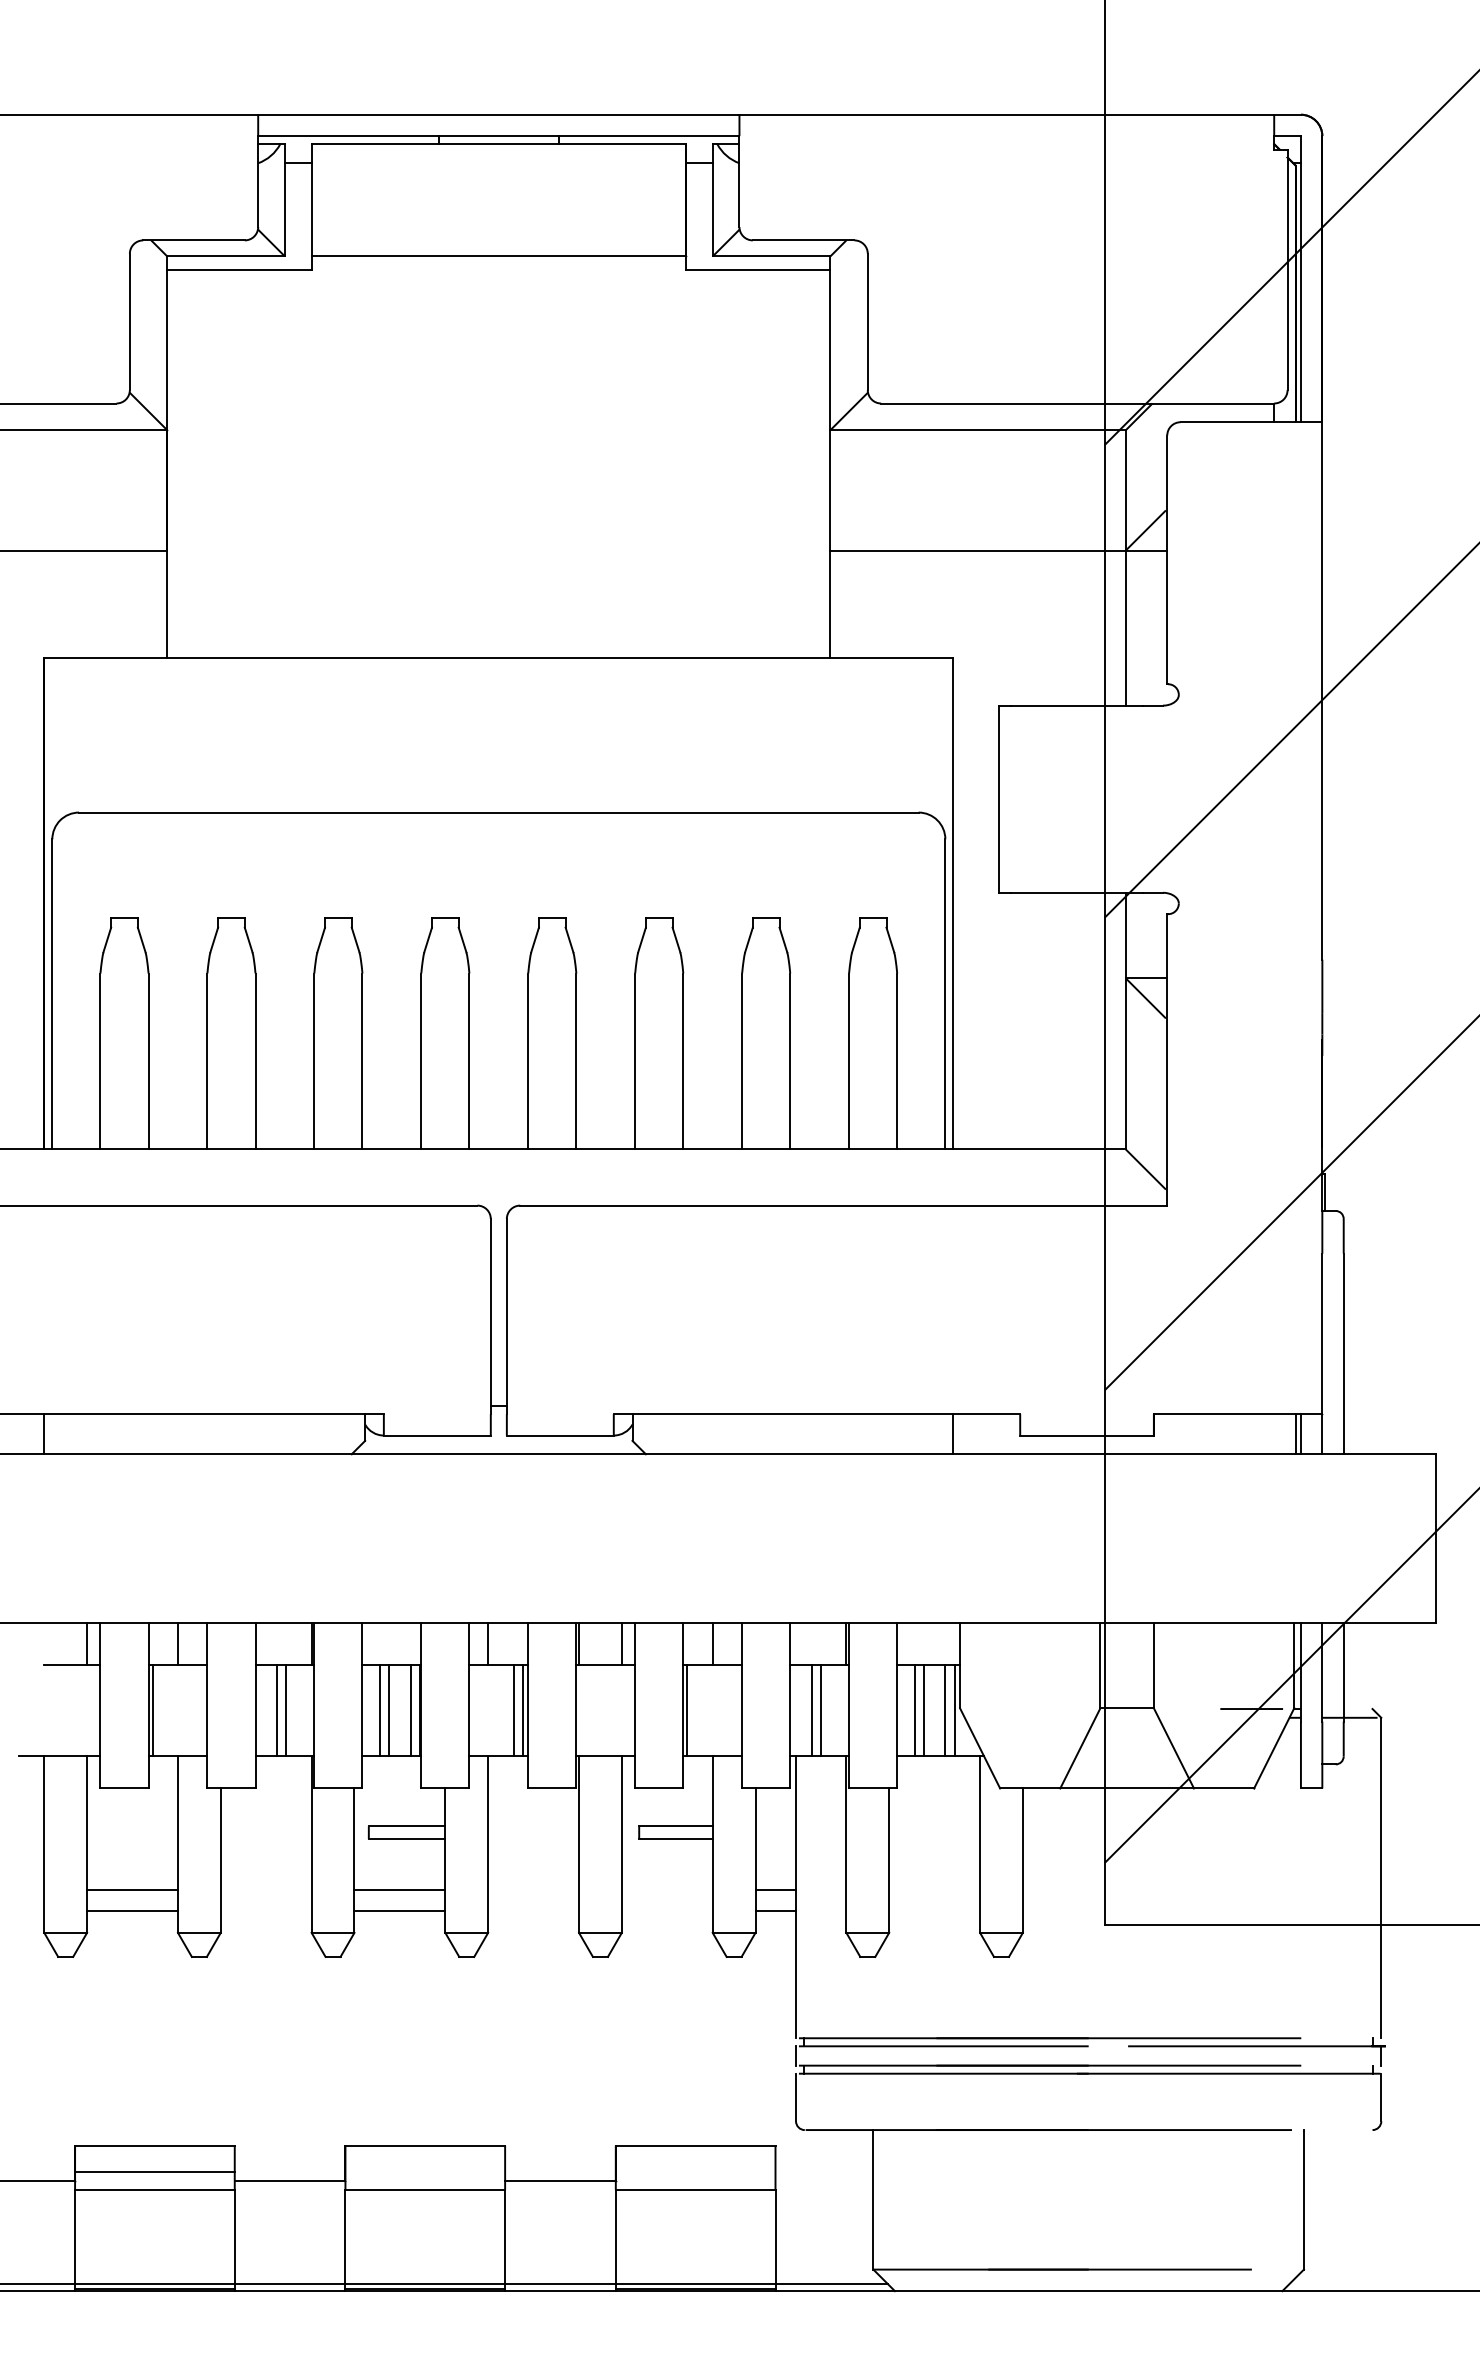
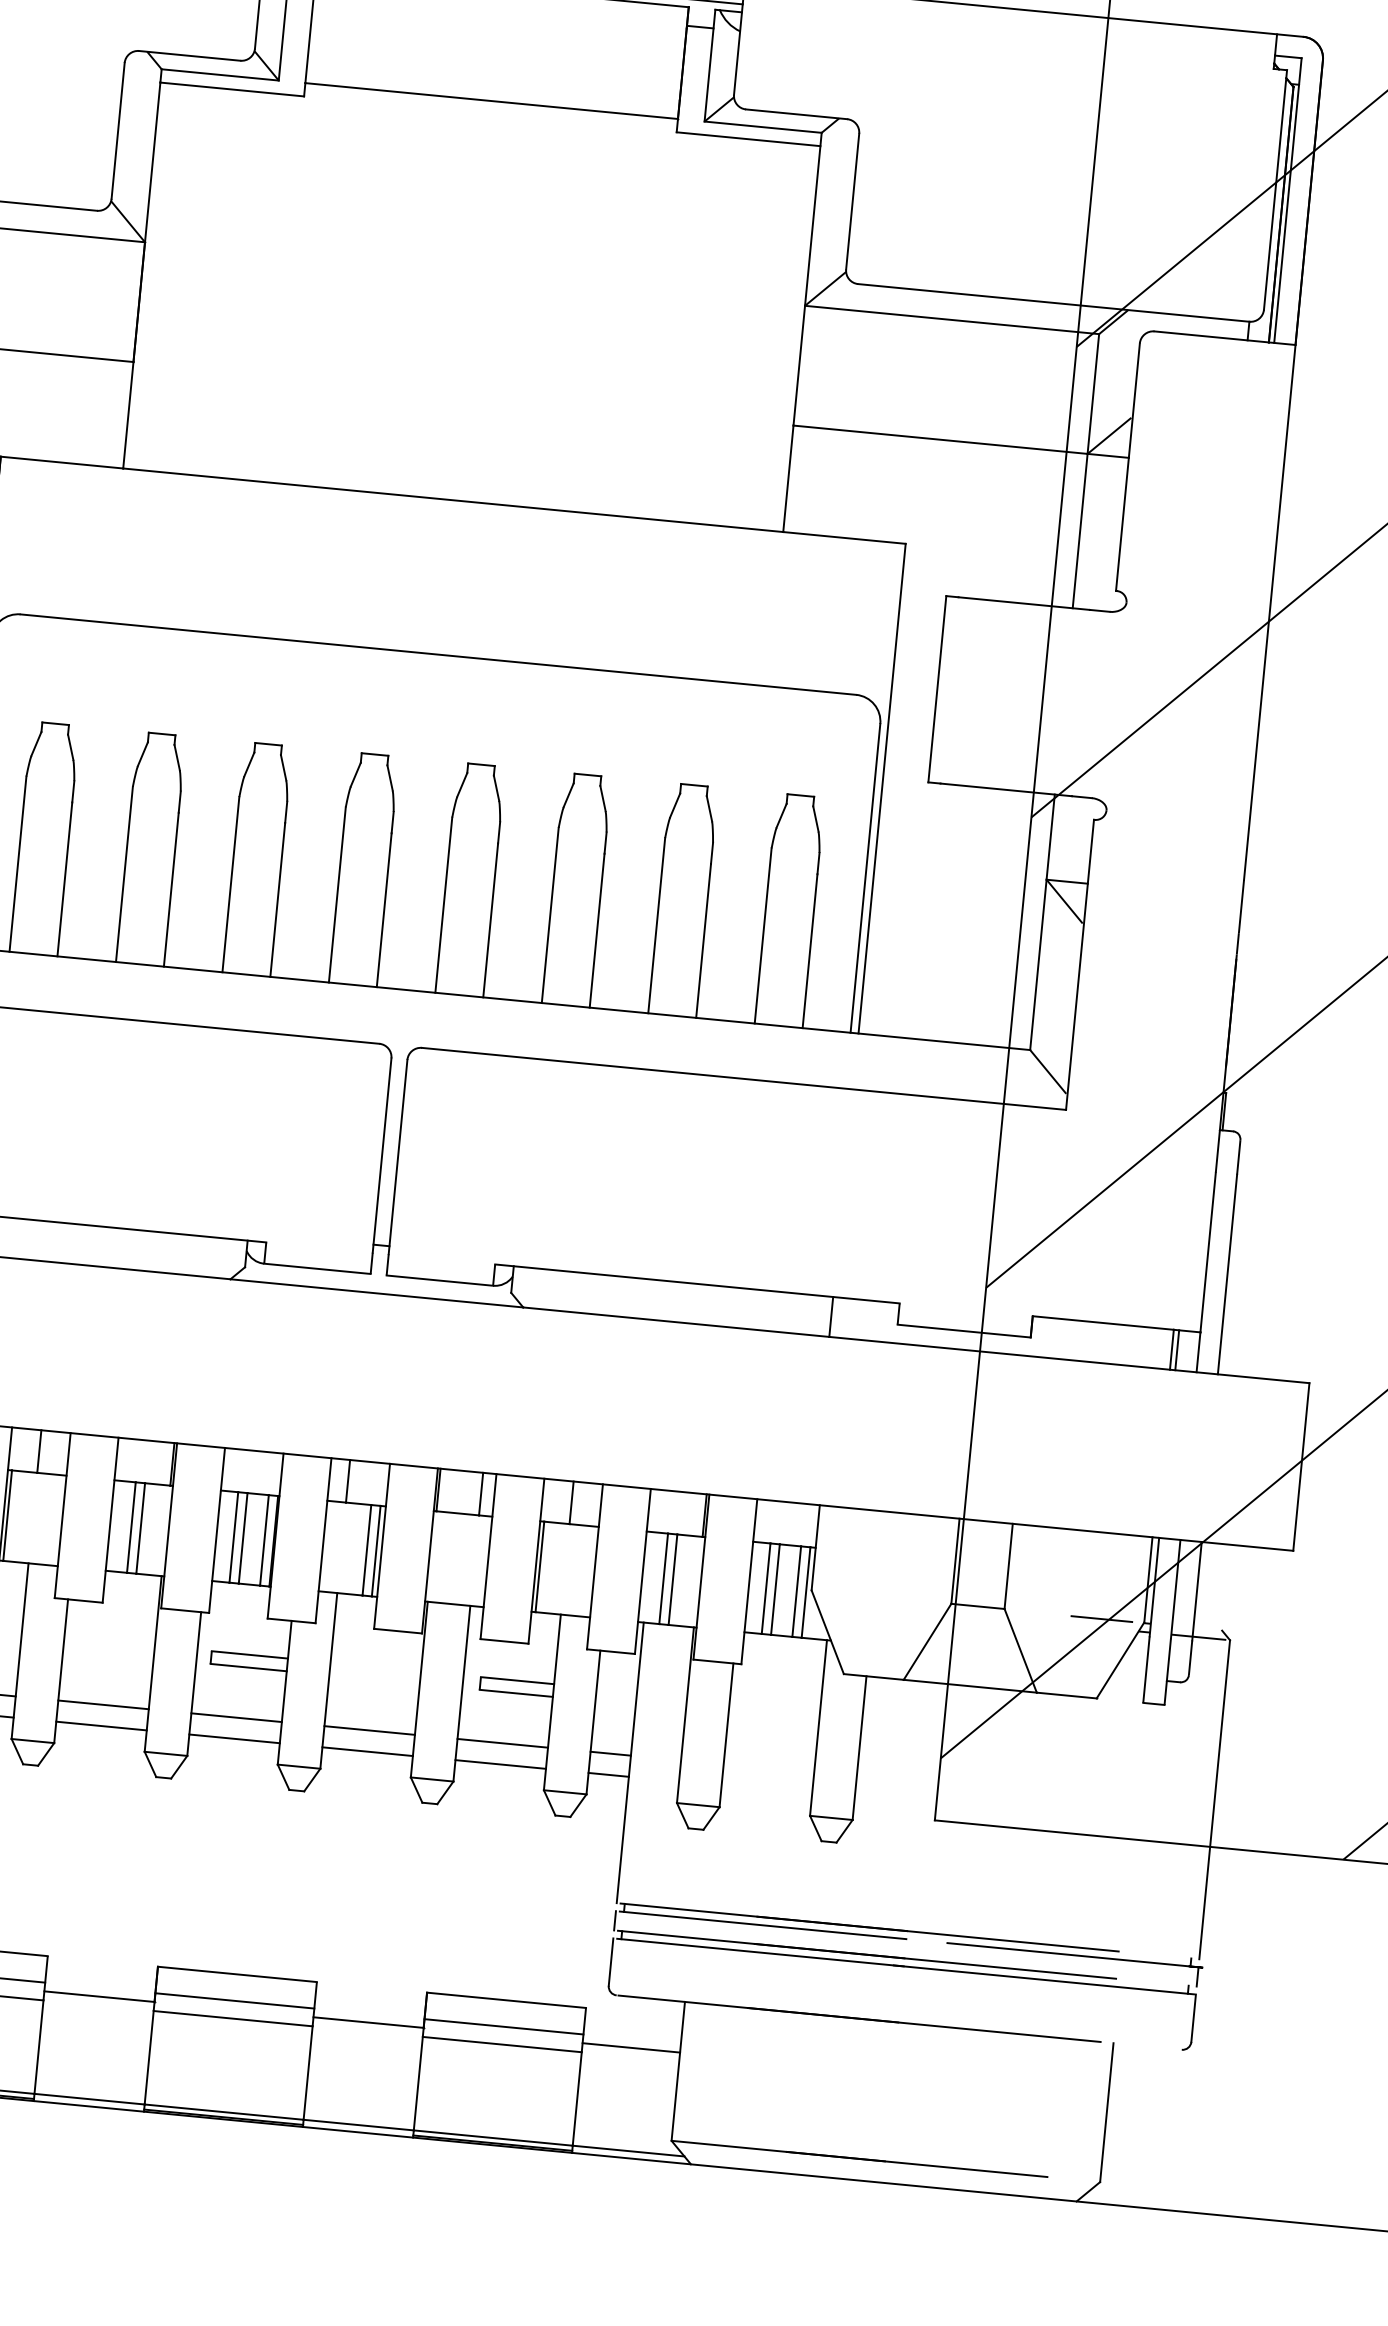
line: (265, 1890) -> (102, 1705), added
line: (533, 1890) -> (369, 1730), added
line: (666, 1890) -> (501, 1743), added
line: (265, 1911) -> (100, 1726), added
line: (533, 1911) -> (367, 1751), added
line: (666, 1911) -> (499, 1764), added
line: (425, 2172) -> (235, 2001), added
line: (695, 2172) -> (503, 2027), added
line: (824, 2180) -> (631, 2047), added

